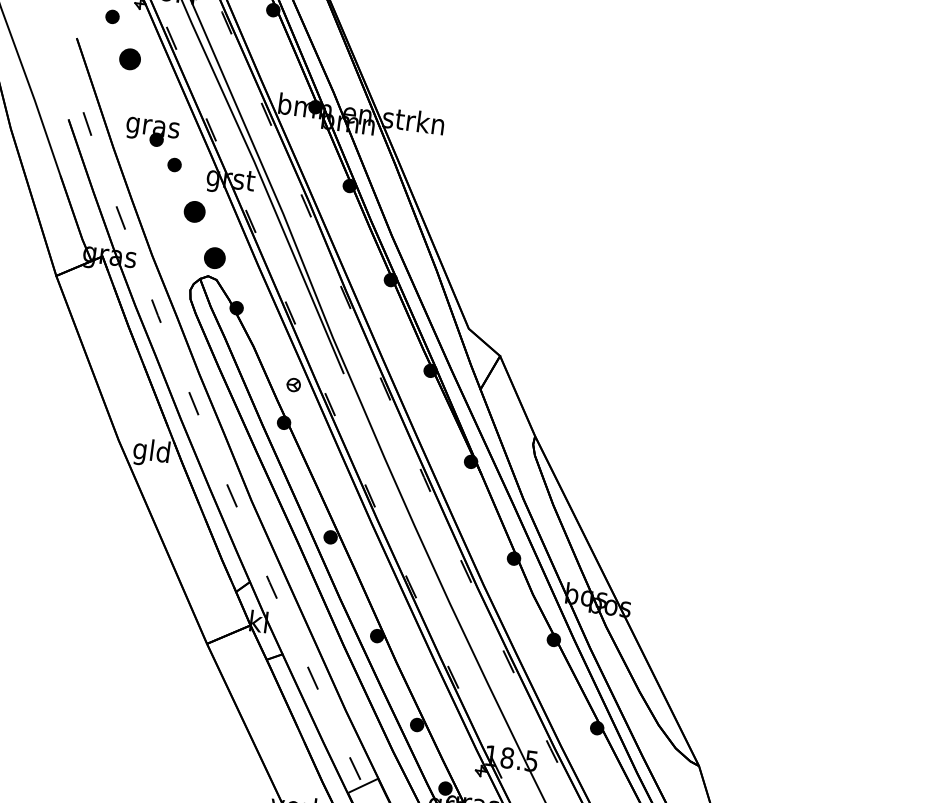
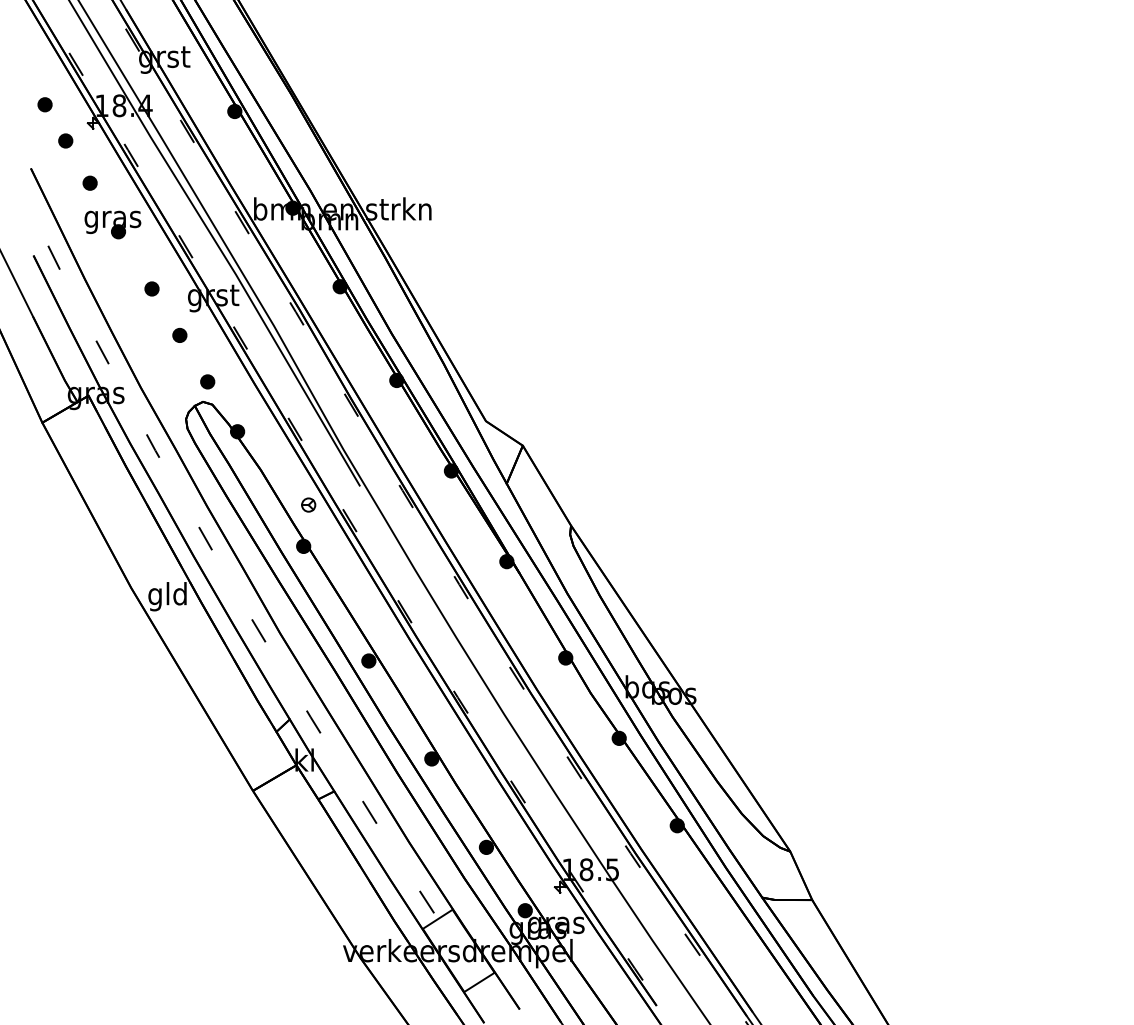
part: (129, 58) -> (89, 182), size x0.62
part: (151, 132) -> (112, 224), moved
part: (194, 210) -> (179, 334), size x0.62
part: (214, 257) -> (207, 381), size x0.62

